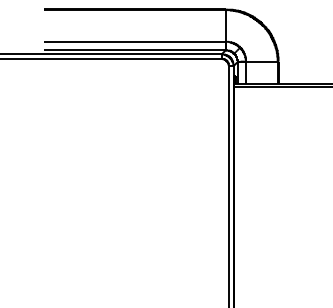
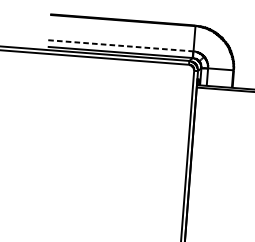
line: (135, 41) -> (121, 45), solid -> dashed

